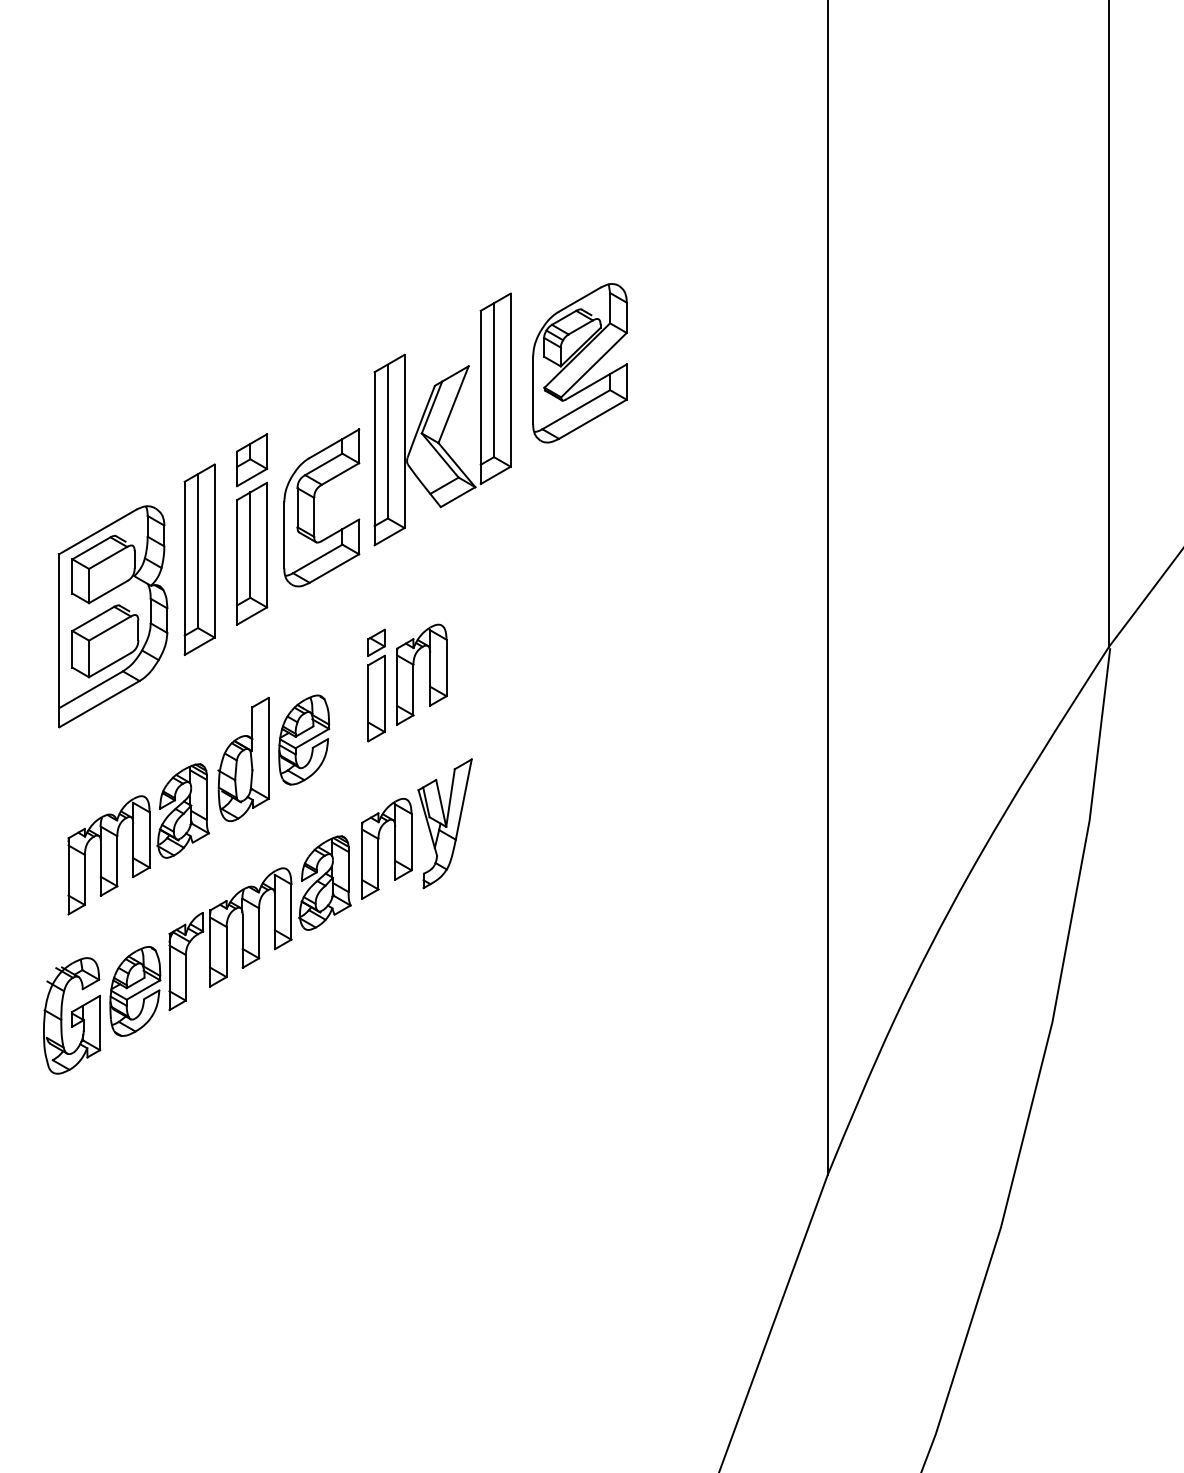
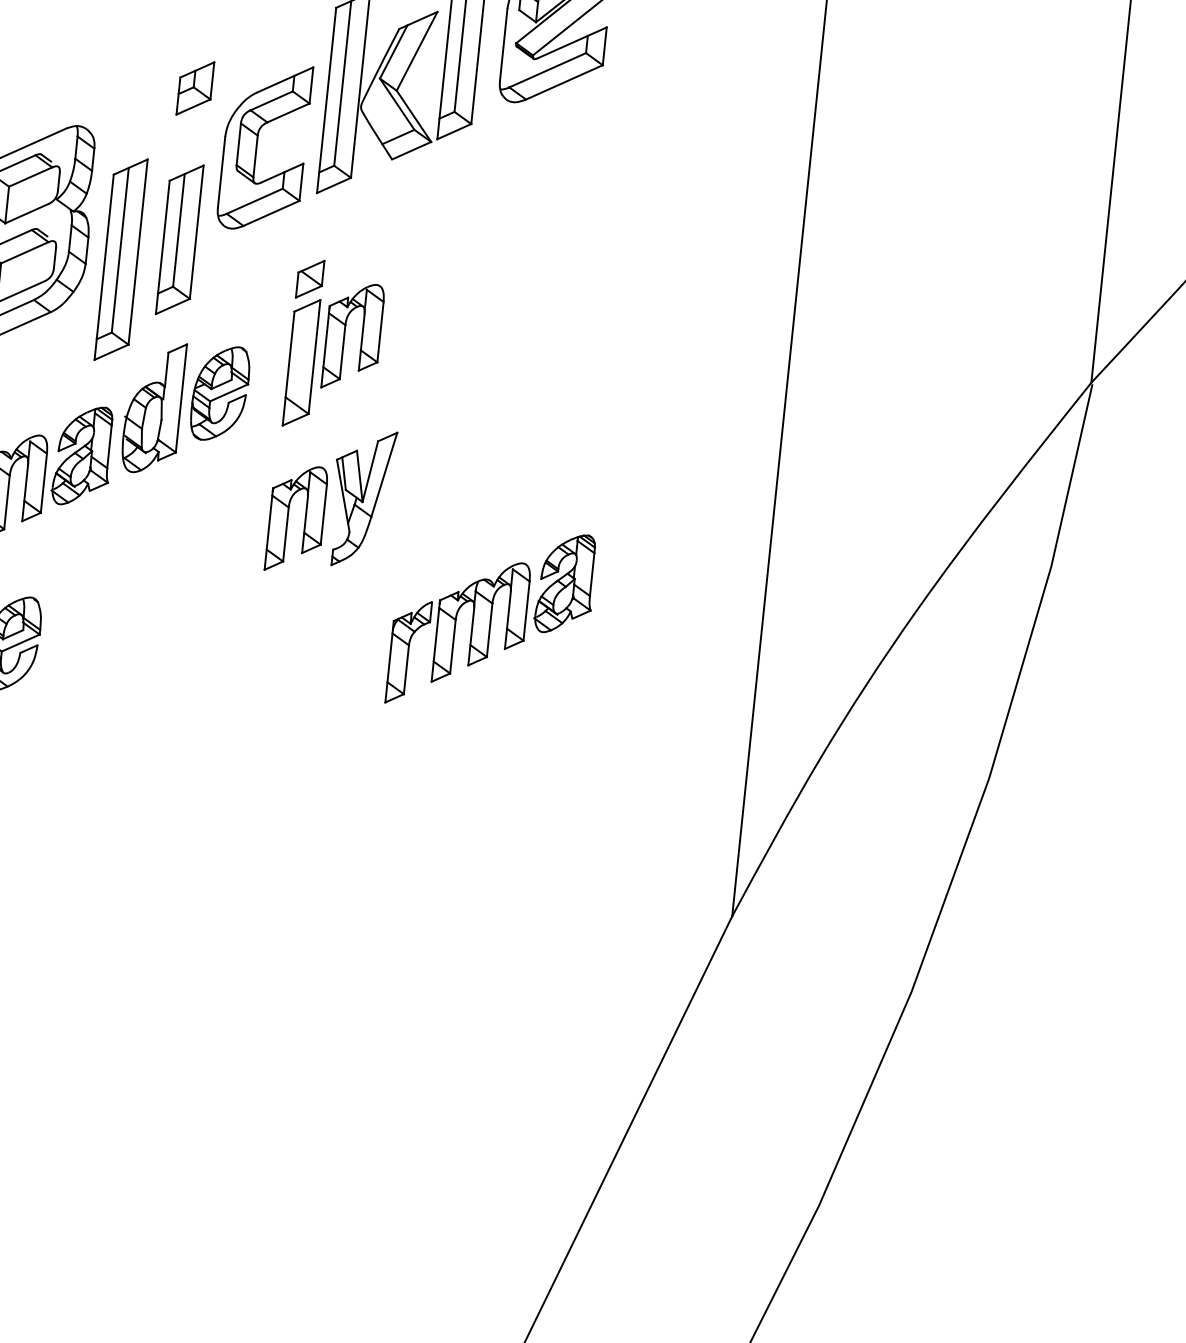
part: (252, 553) -> (180, 239), moved
part: (199, 559) -> (120, 259), moved
part: (376, 685) -> (303, 343), size x1.4
part: (259, 923) -> (491, 619), moved

